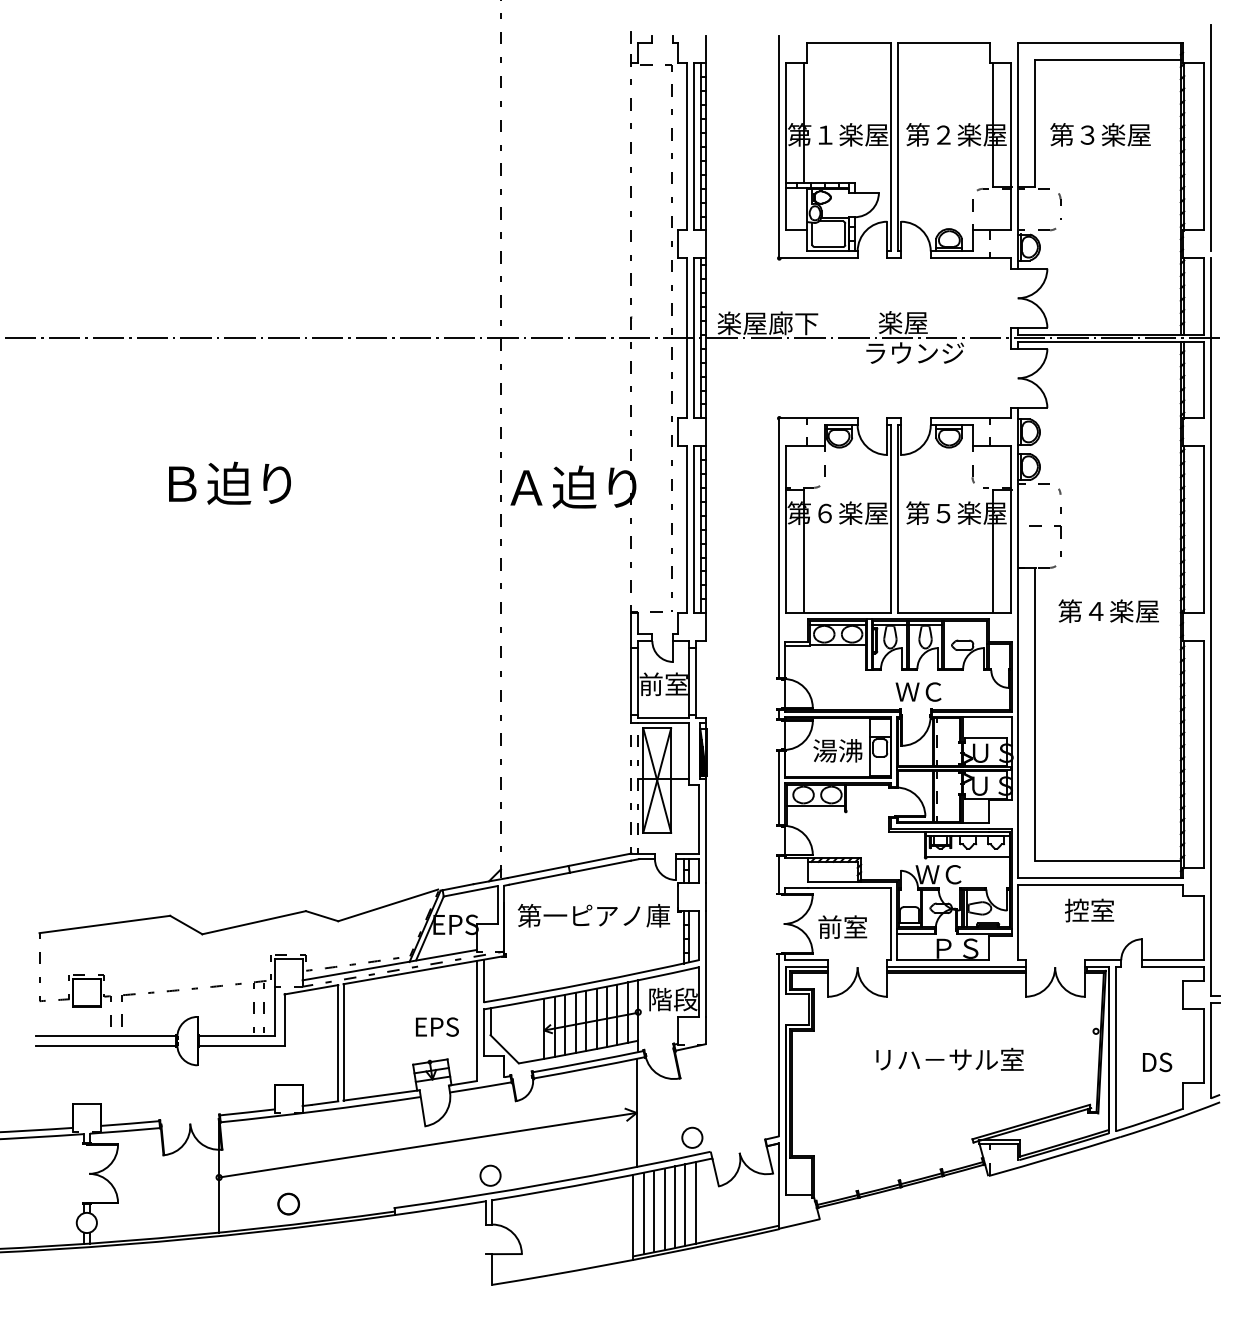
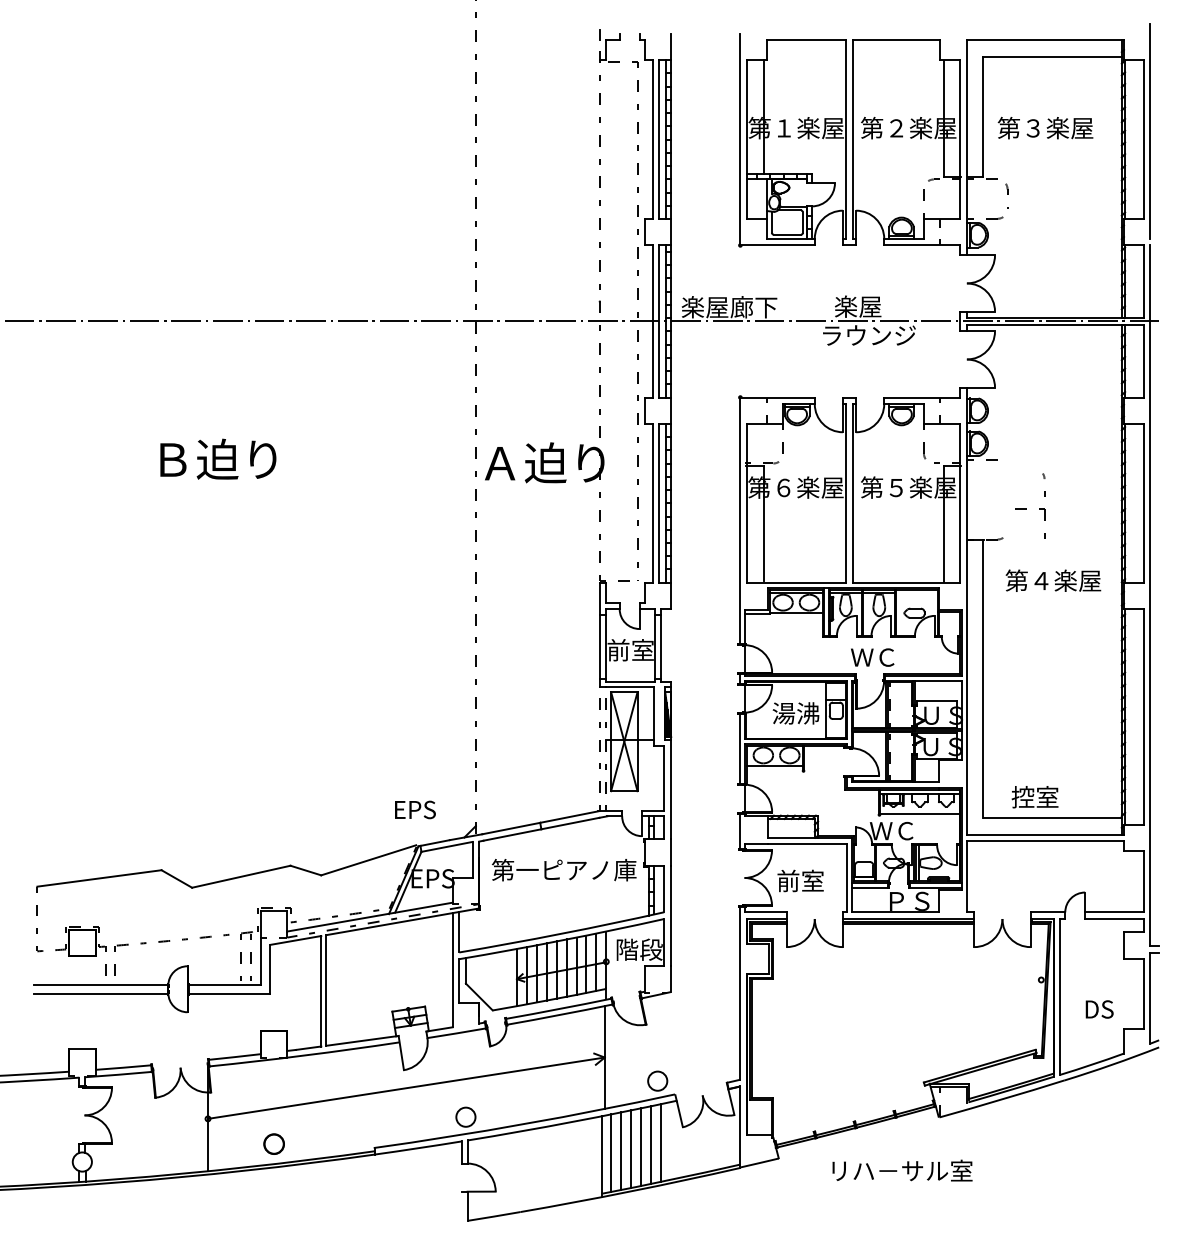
part: (1045, 522) -> (1030, 505), moved
text: (1088, 910) -> (1034, 797), moved
text: (437, 1026) -> (415, 809), moved
text: (949, 1059) -> (902, 1170), moved

